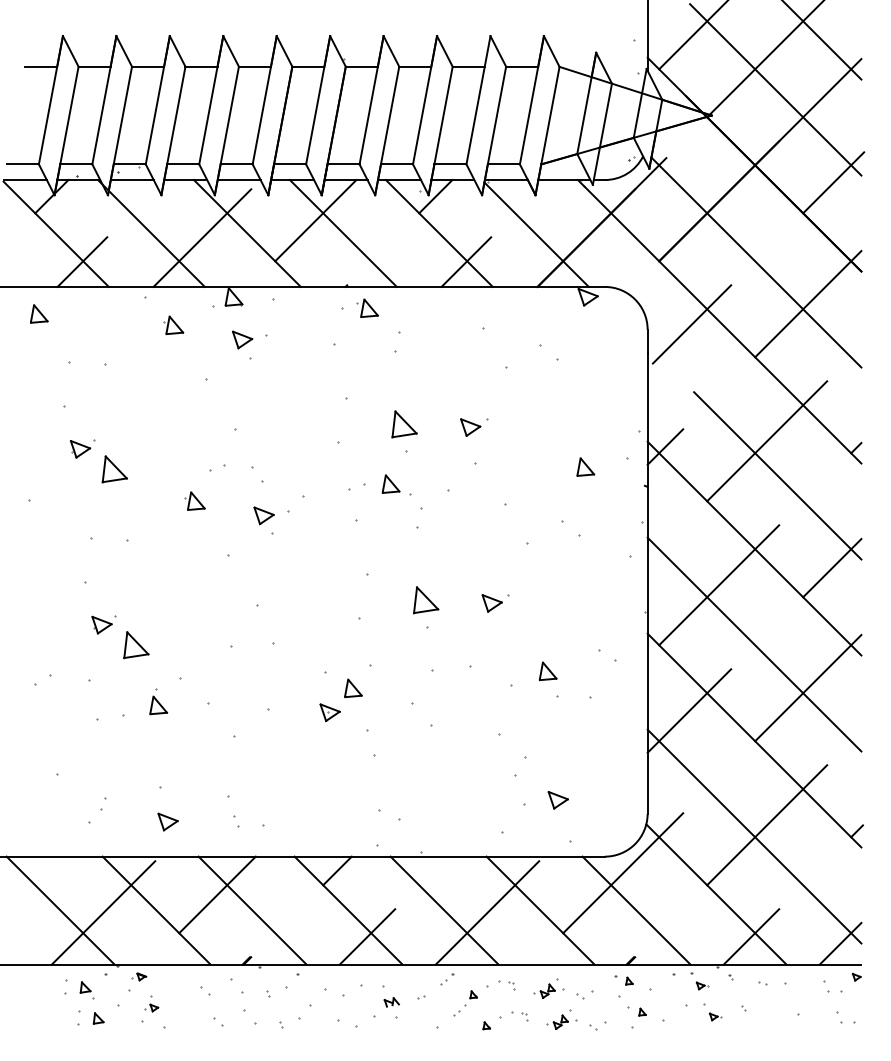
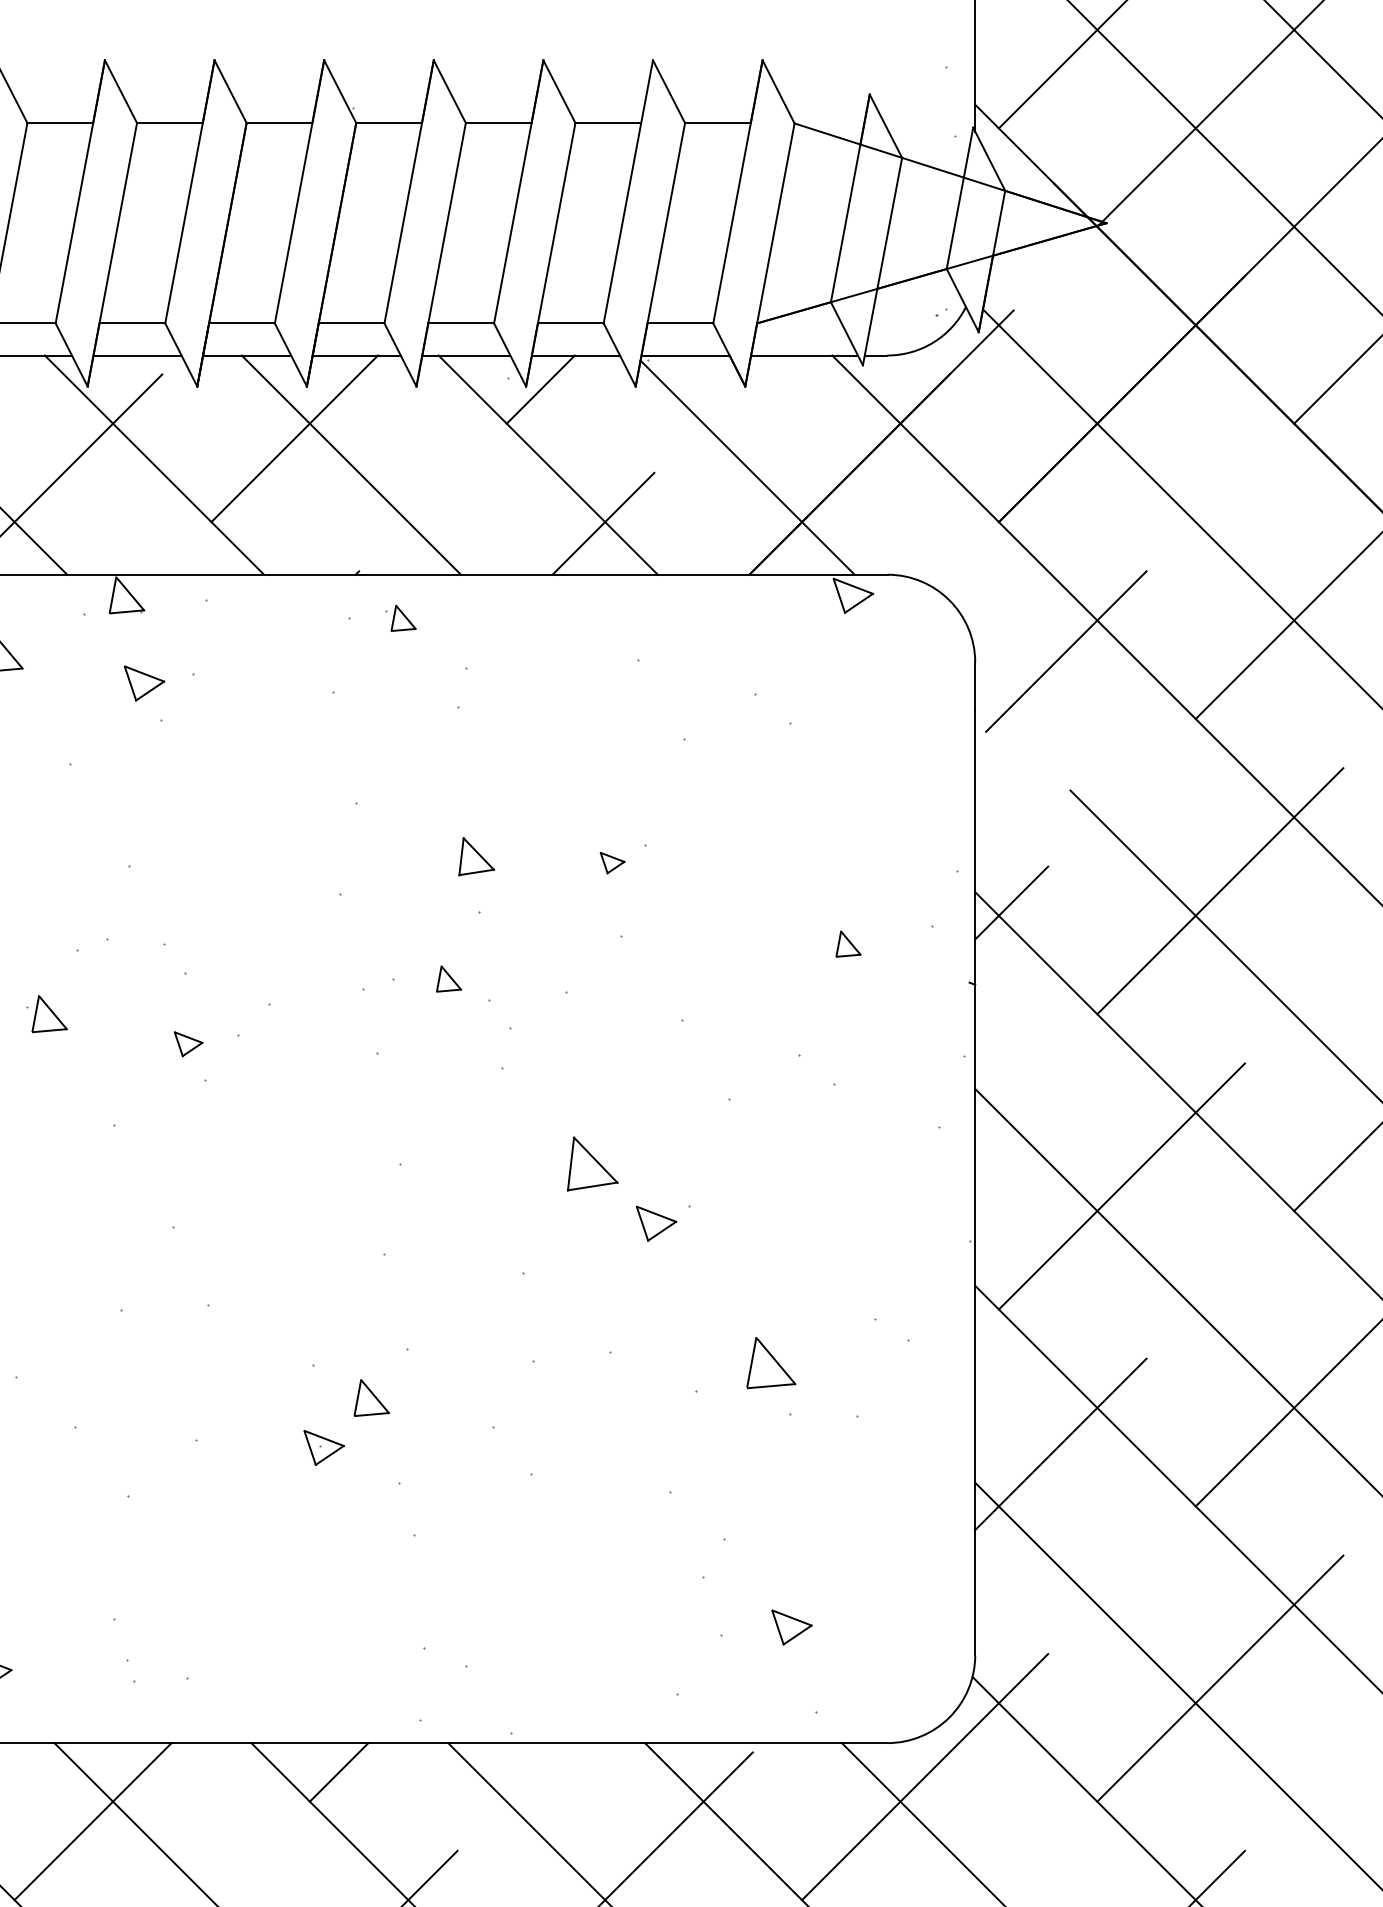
part: (367, 307) -> (400, 616), size x0.7
part: (404, 424) -> (476, 856), size x0.7
part: (470, 427) -> (611, 862), size x0.6
part: (585, 466) -> (847, 942), size x0.7
part: (390, 483) -> (447, 977), size x0.7
part: (263, 515) -> (187, 1043), size x0.7
part: (426, 600) -> (593, 1164), moved
part: (547, 671) -> (769, 1363), size x1.4

